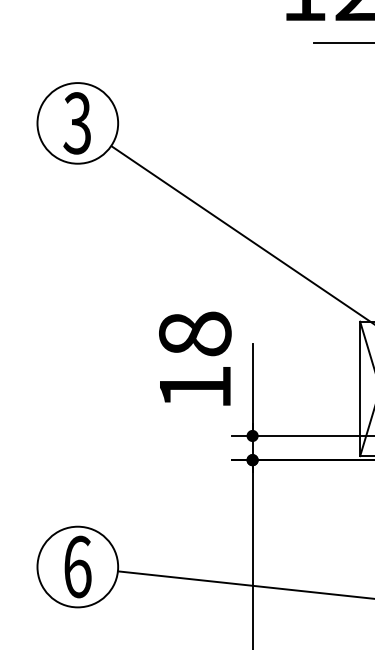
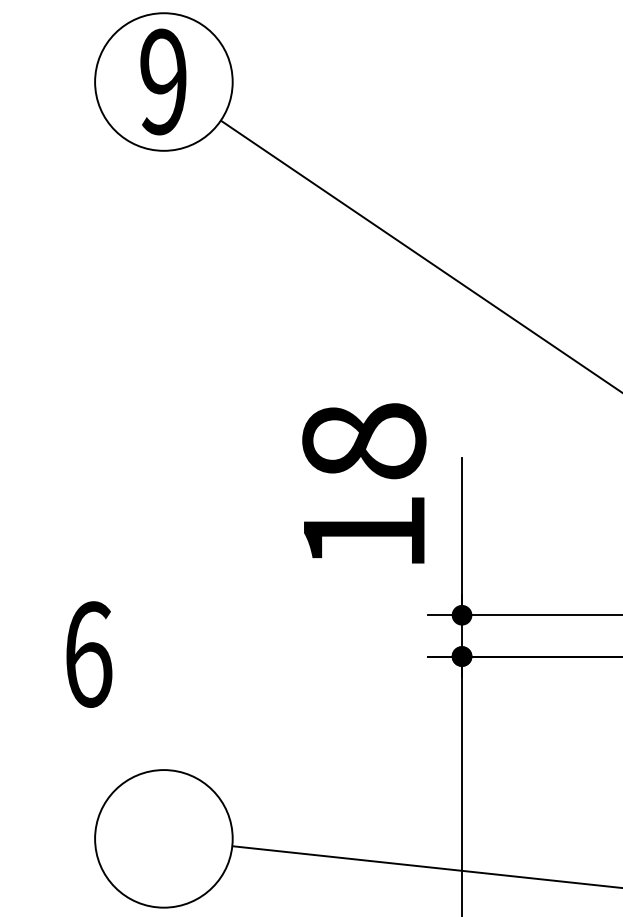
text: (76, 123) -> (161, 82), 3 -> 9
text: (77, 566) -> (88, 653), moved

